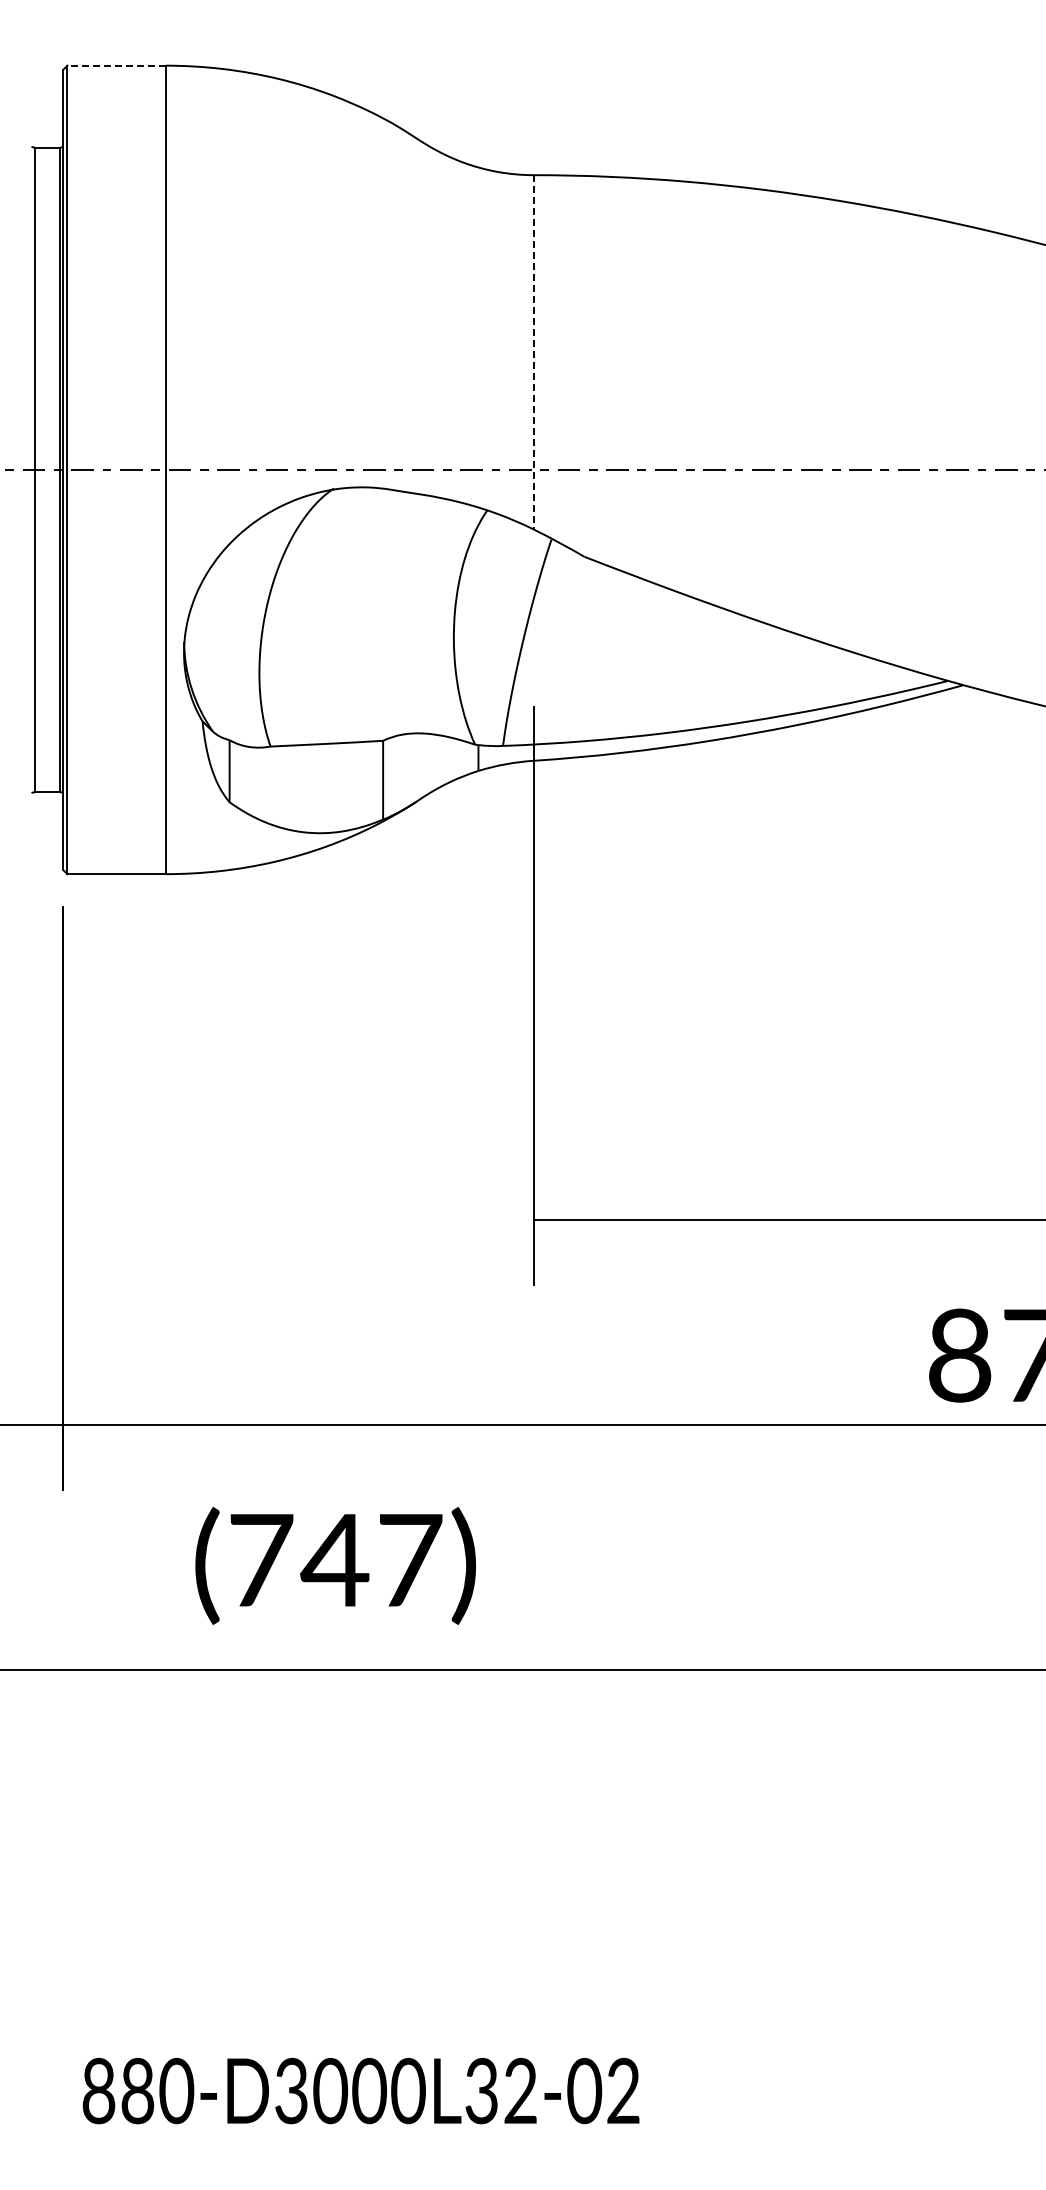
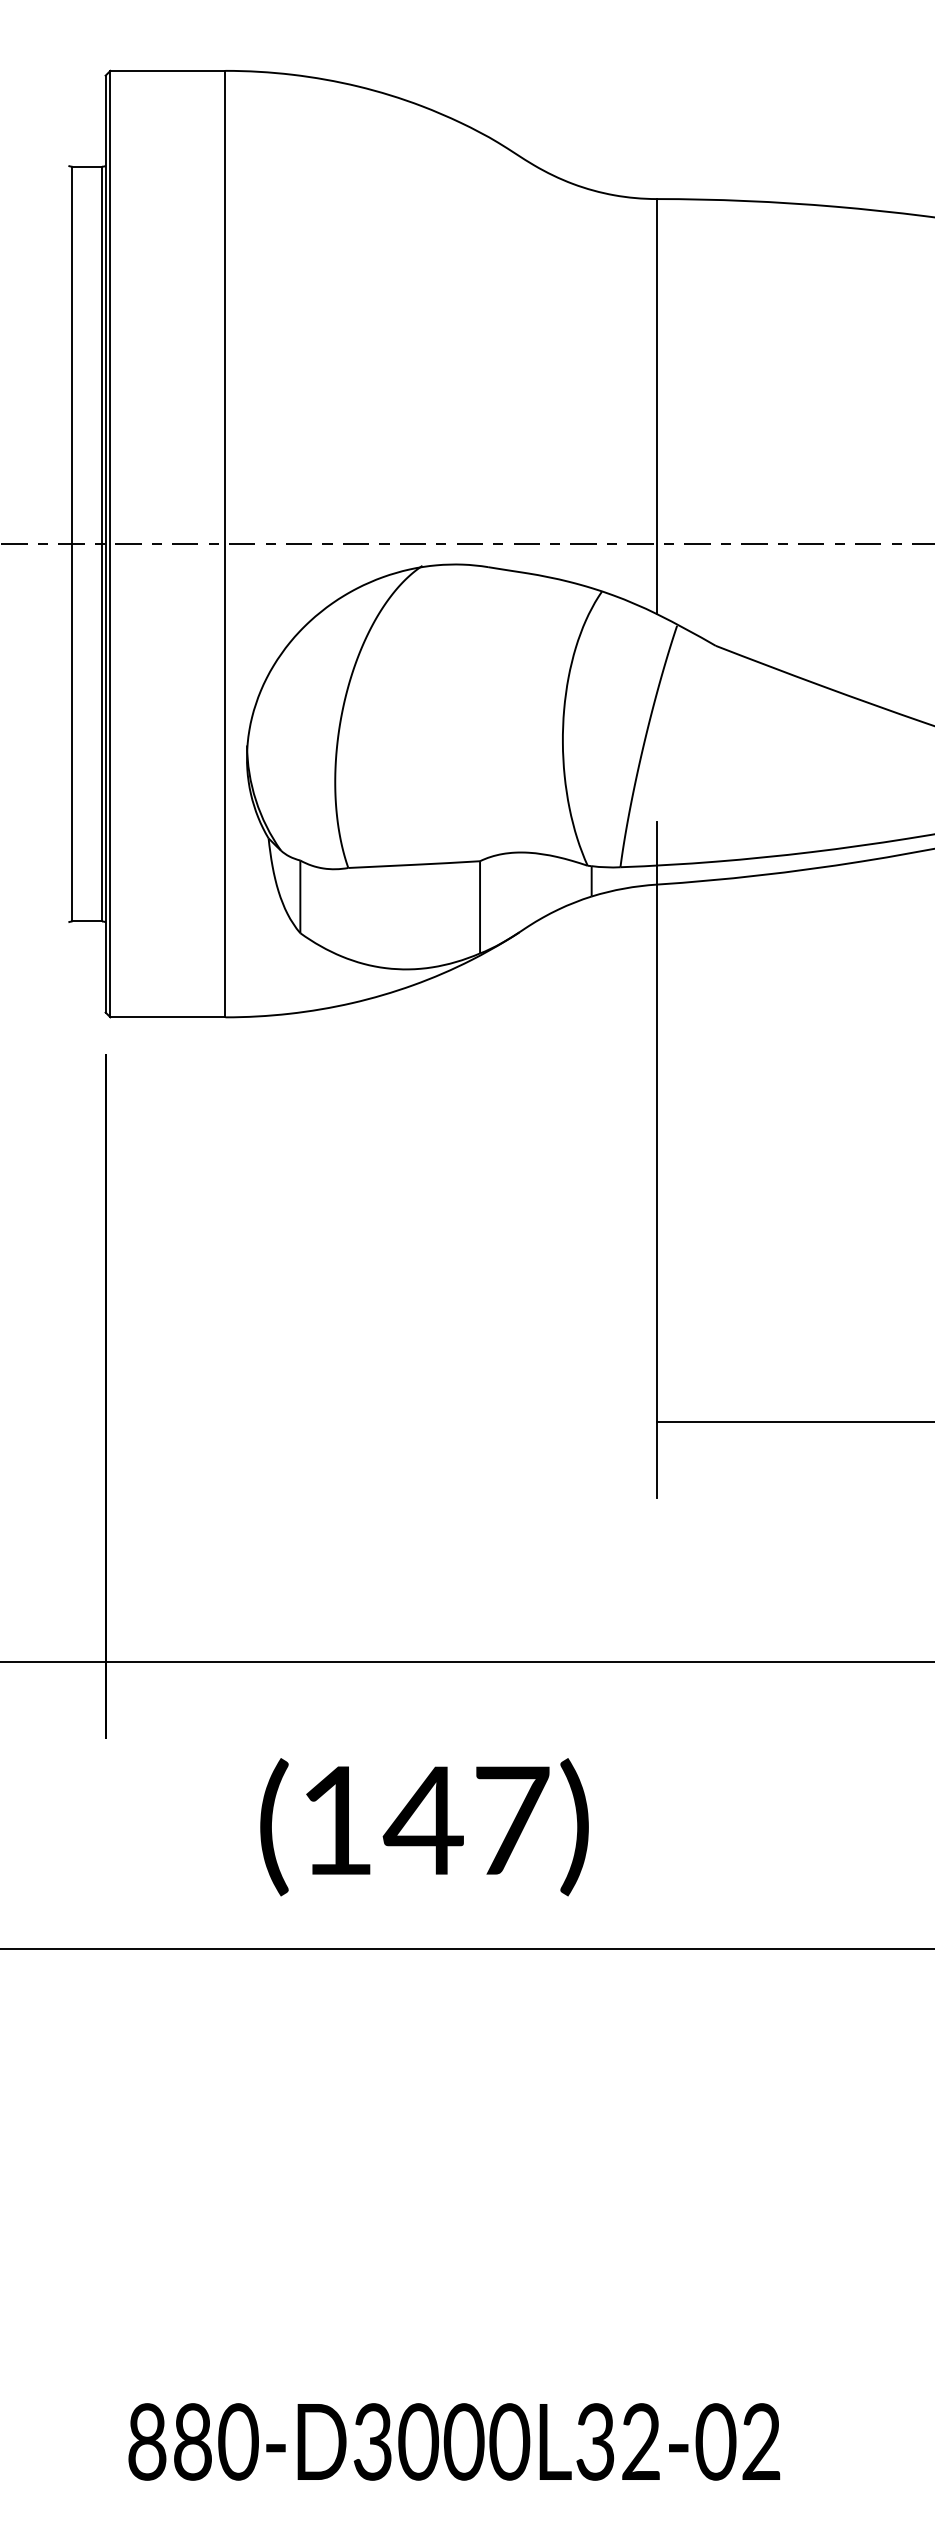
line: (116, 65) -> (167, 70), dashed -> solid
line: (534, 352) -> (657, 406), dashed -> solid
text: (261, 1560) -> (337, 1820), (747) -> (147)

